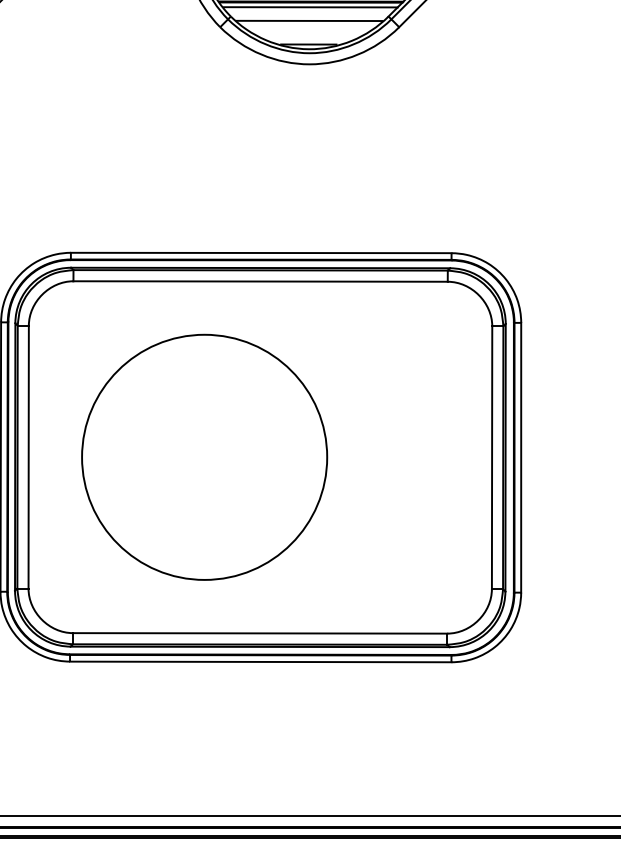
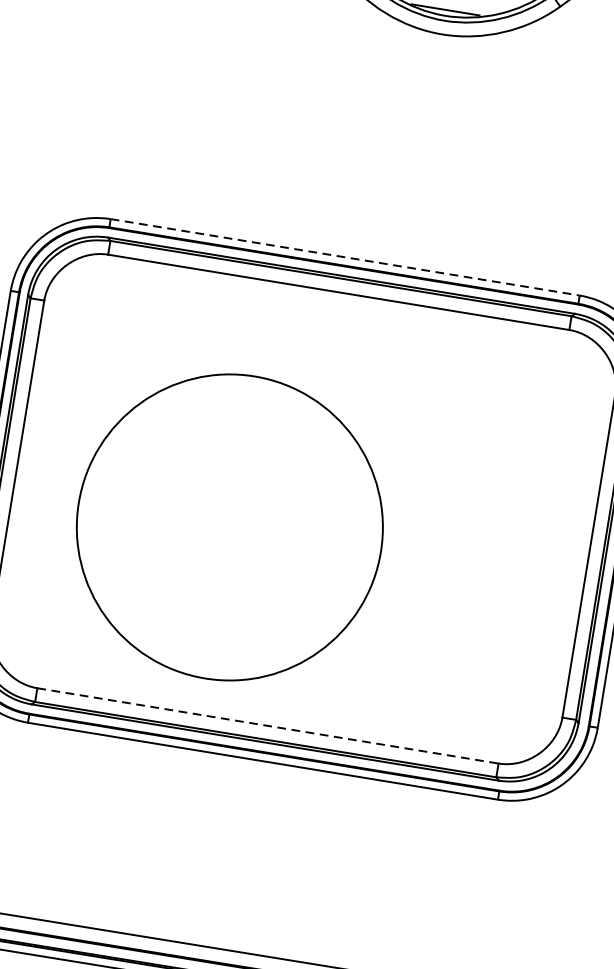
line: (261, 253) -> (345, 257), solid -> dashed
circle: (204, 456) -> (229, 526), moved
line: (260, 633) -> (268, 726), solid -> dashed

